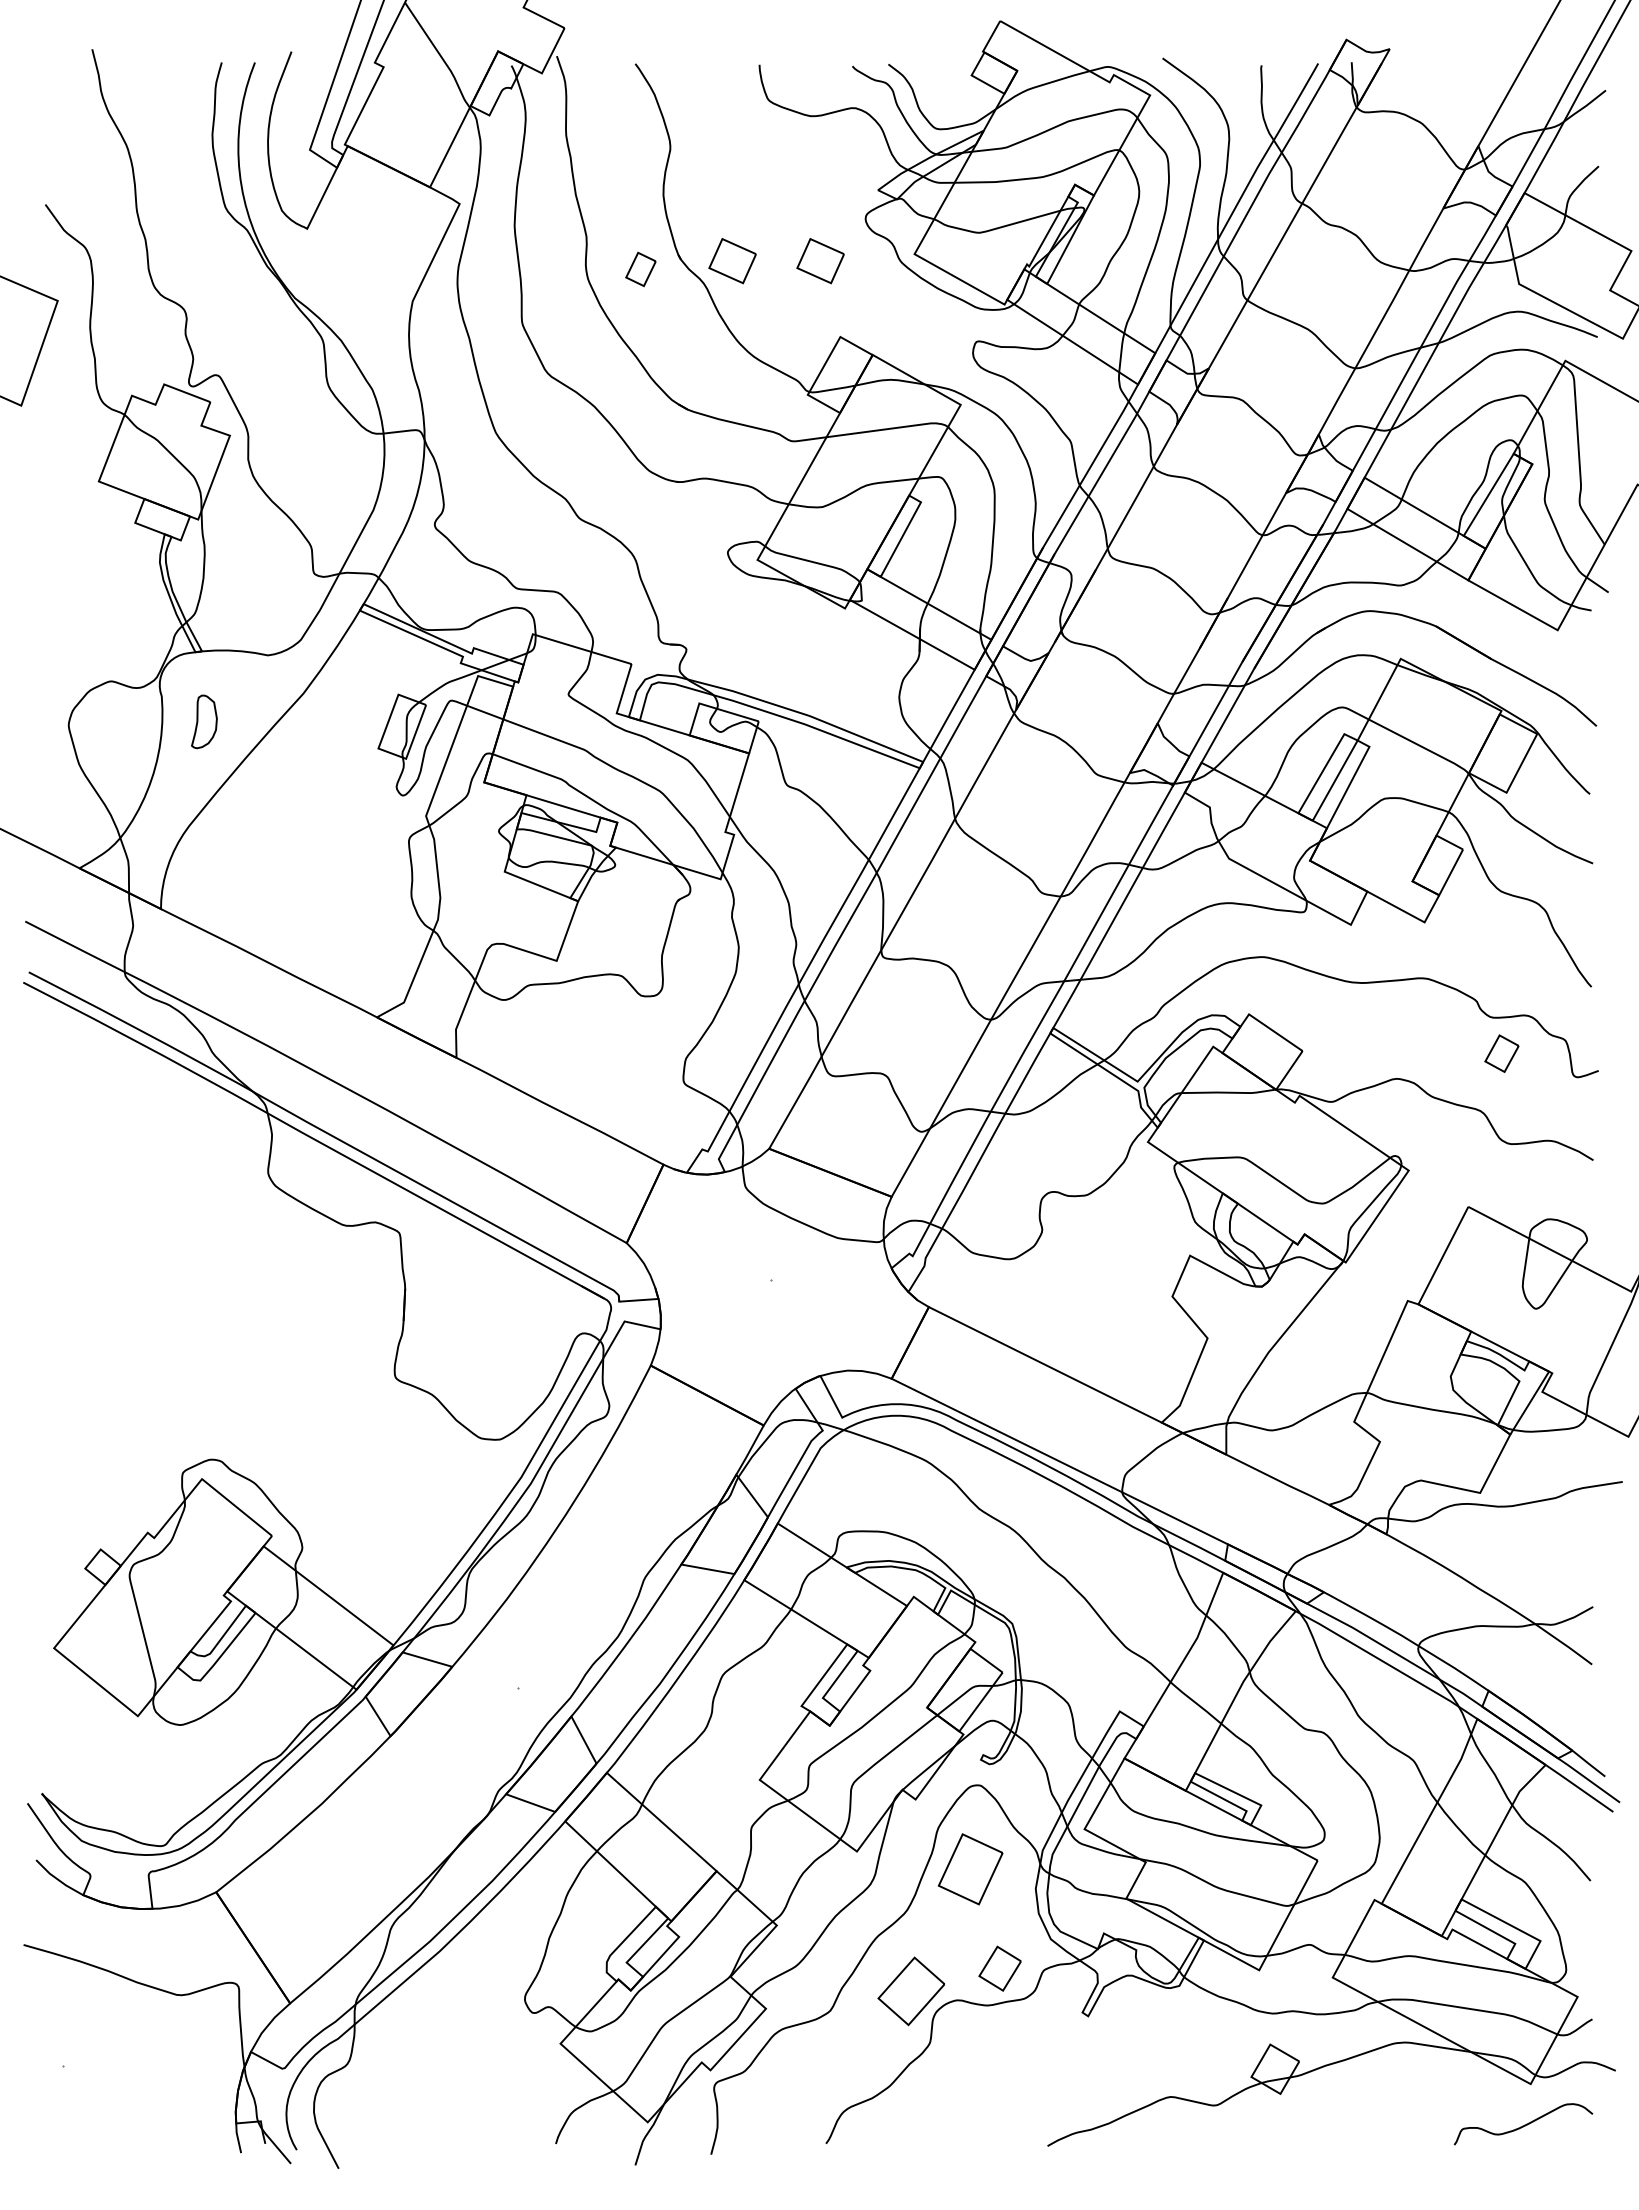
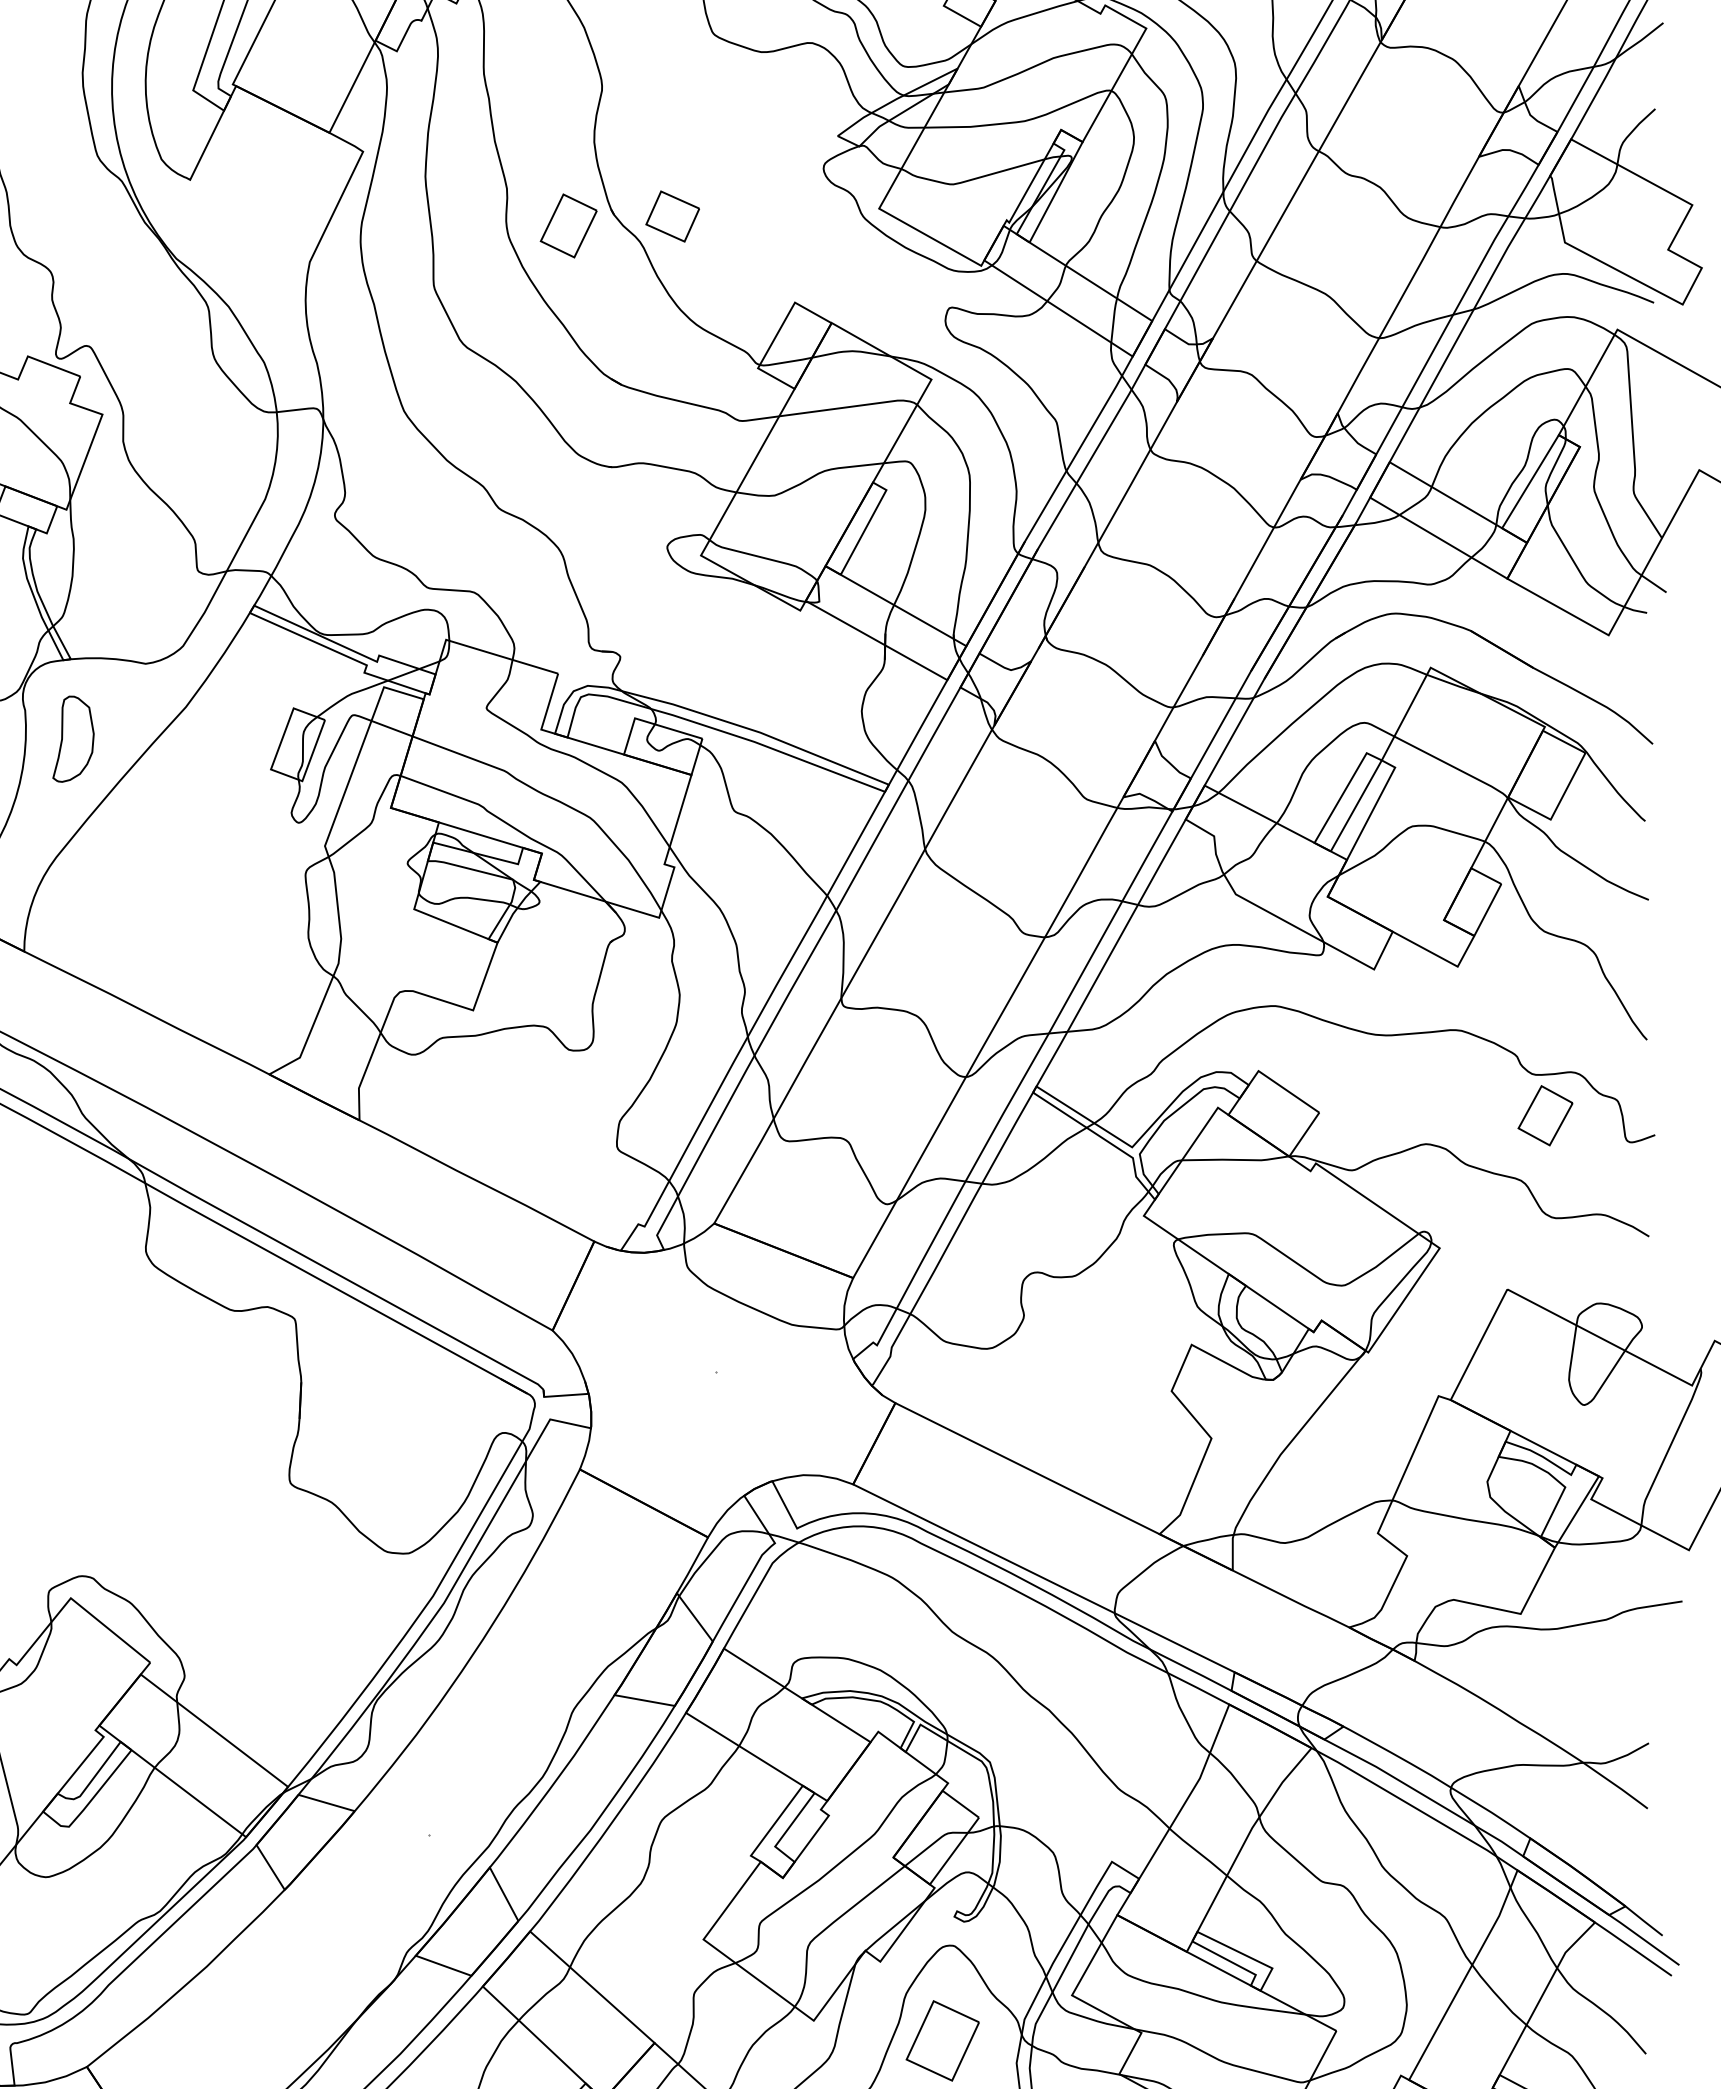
part: (820, 261) -> (772, 216), removed
part: (640, 269) -> (568, 226), size x1.67
part: (204, 721) -> (73, 738), size x1.43
part: (1501, 1053) -> (1544, 1115), size x1.43

